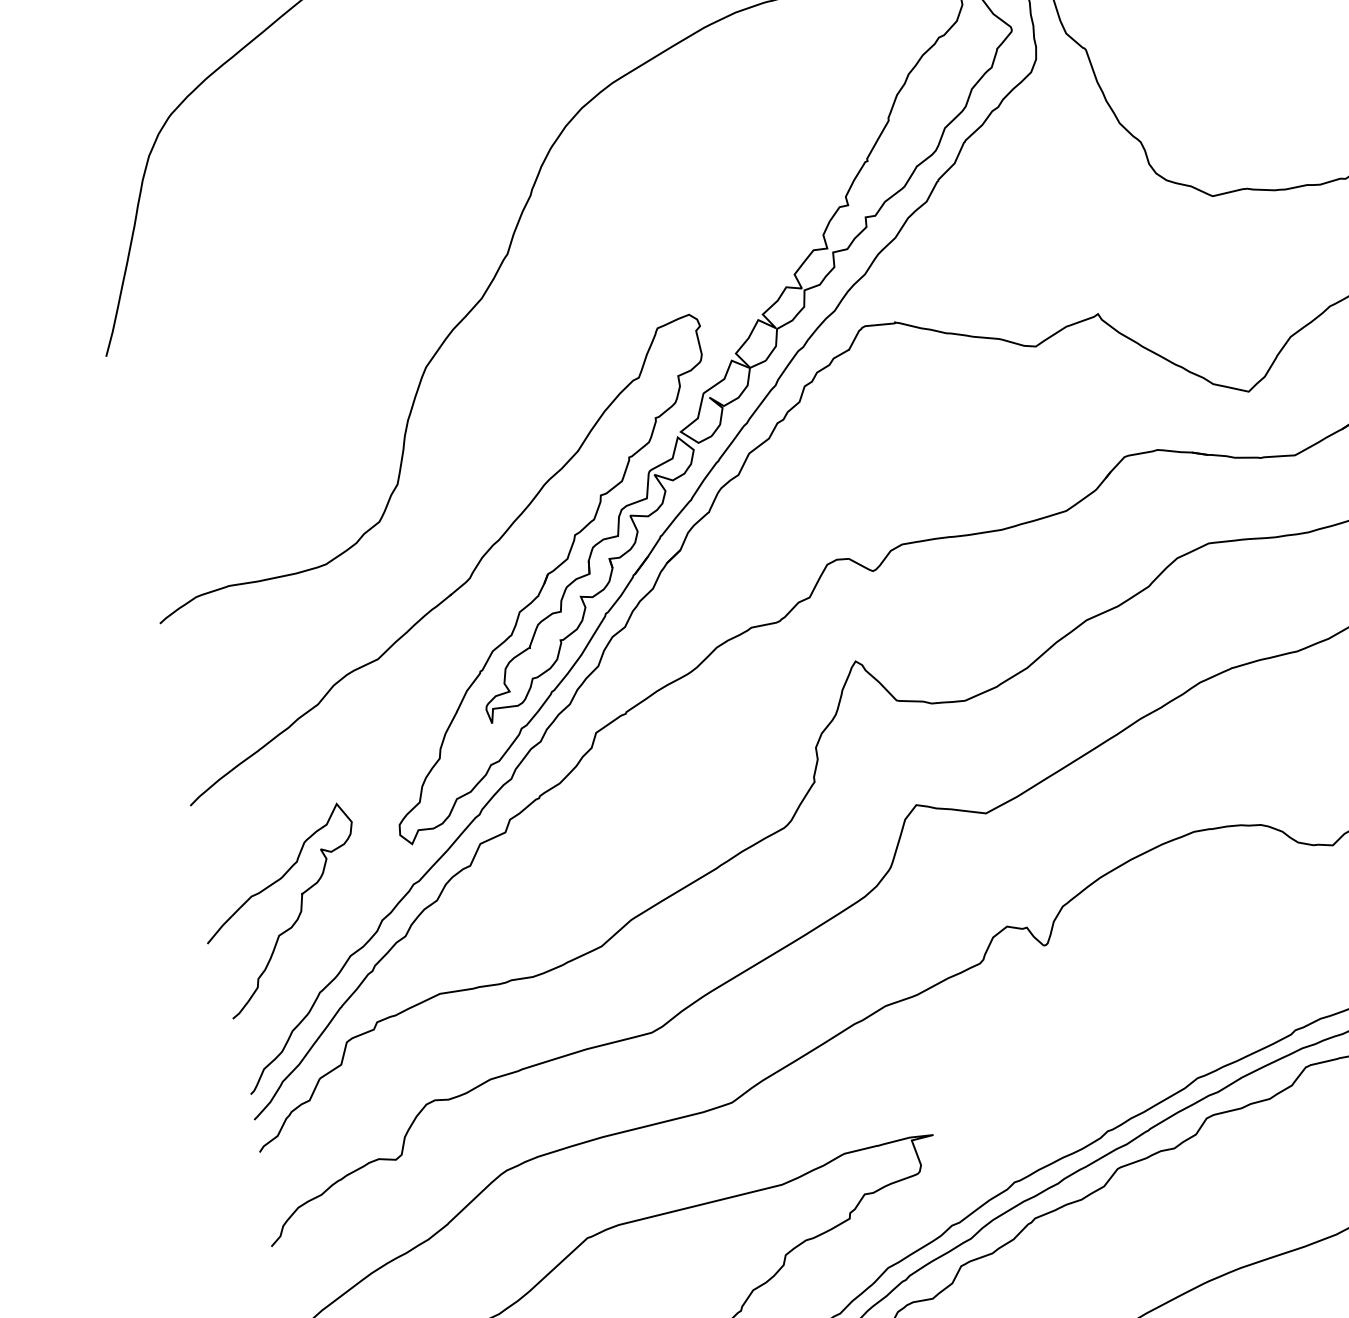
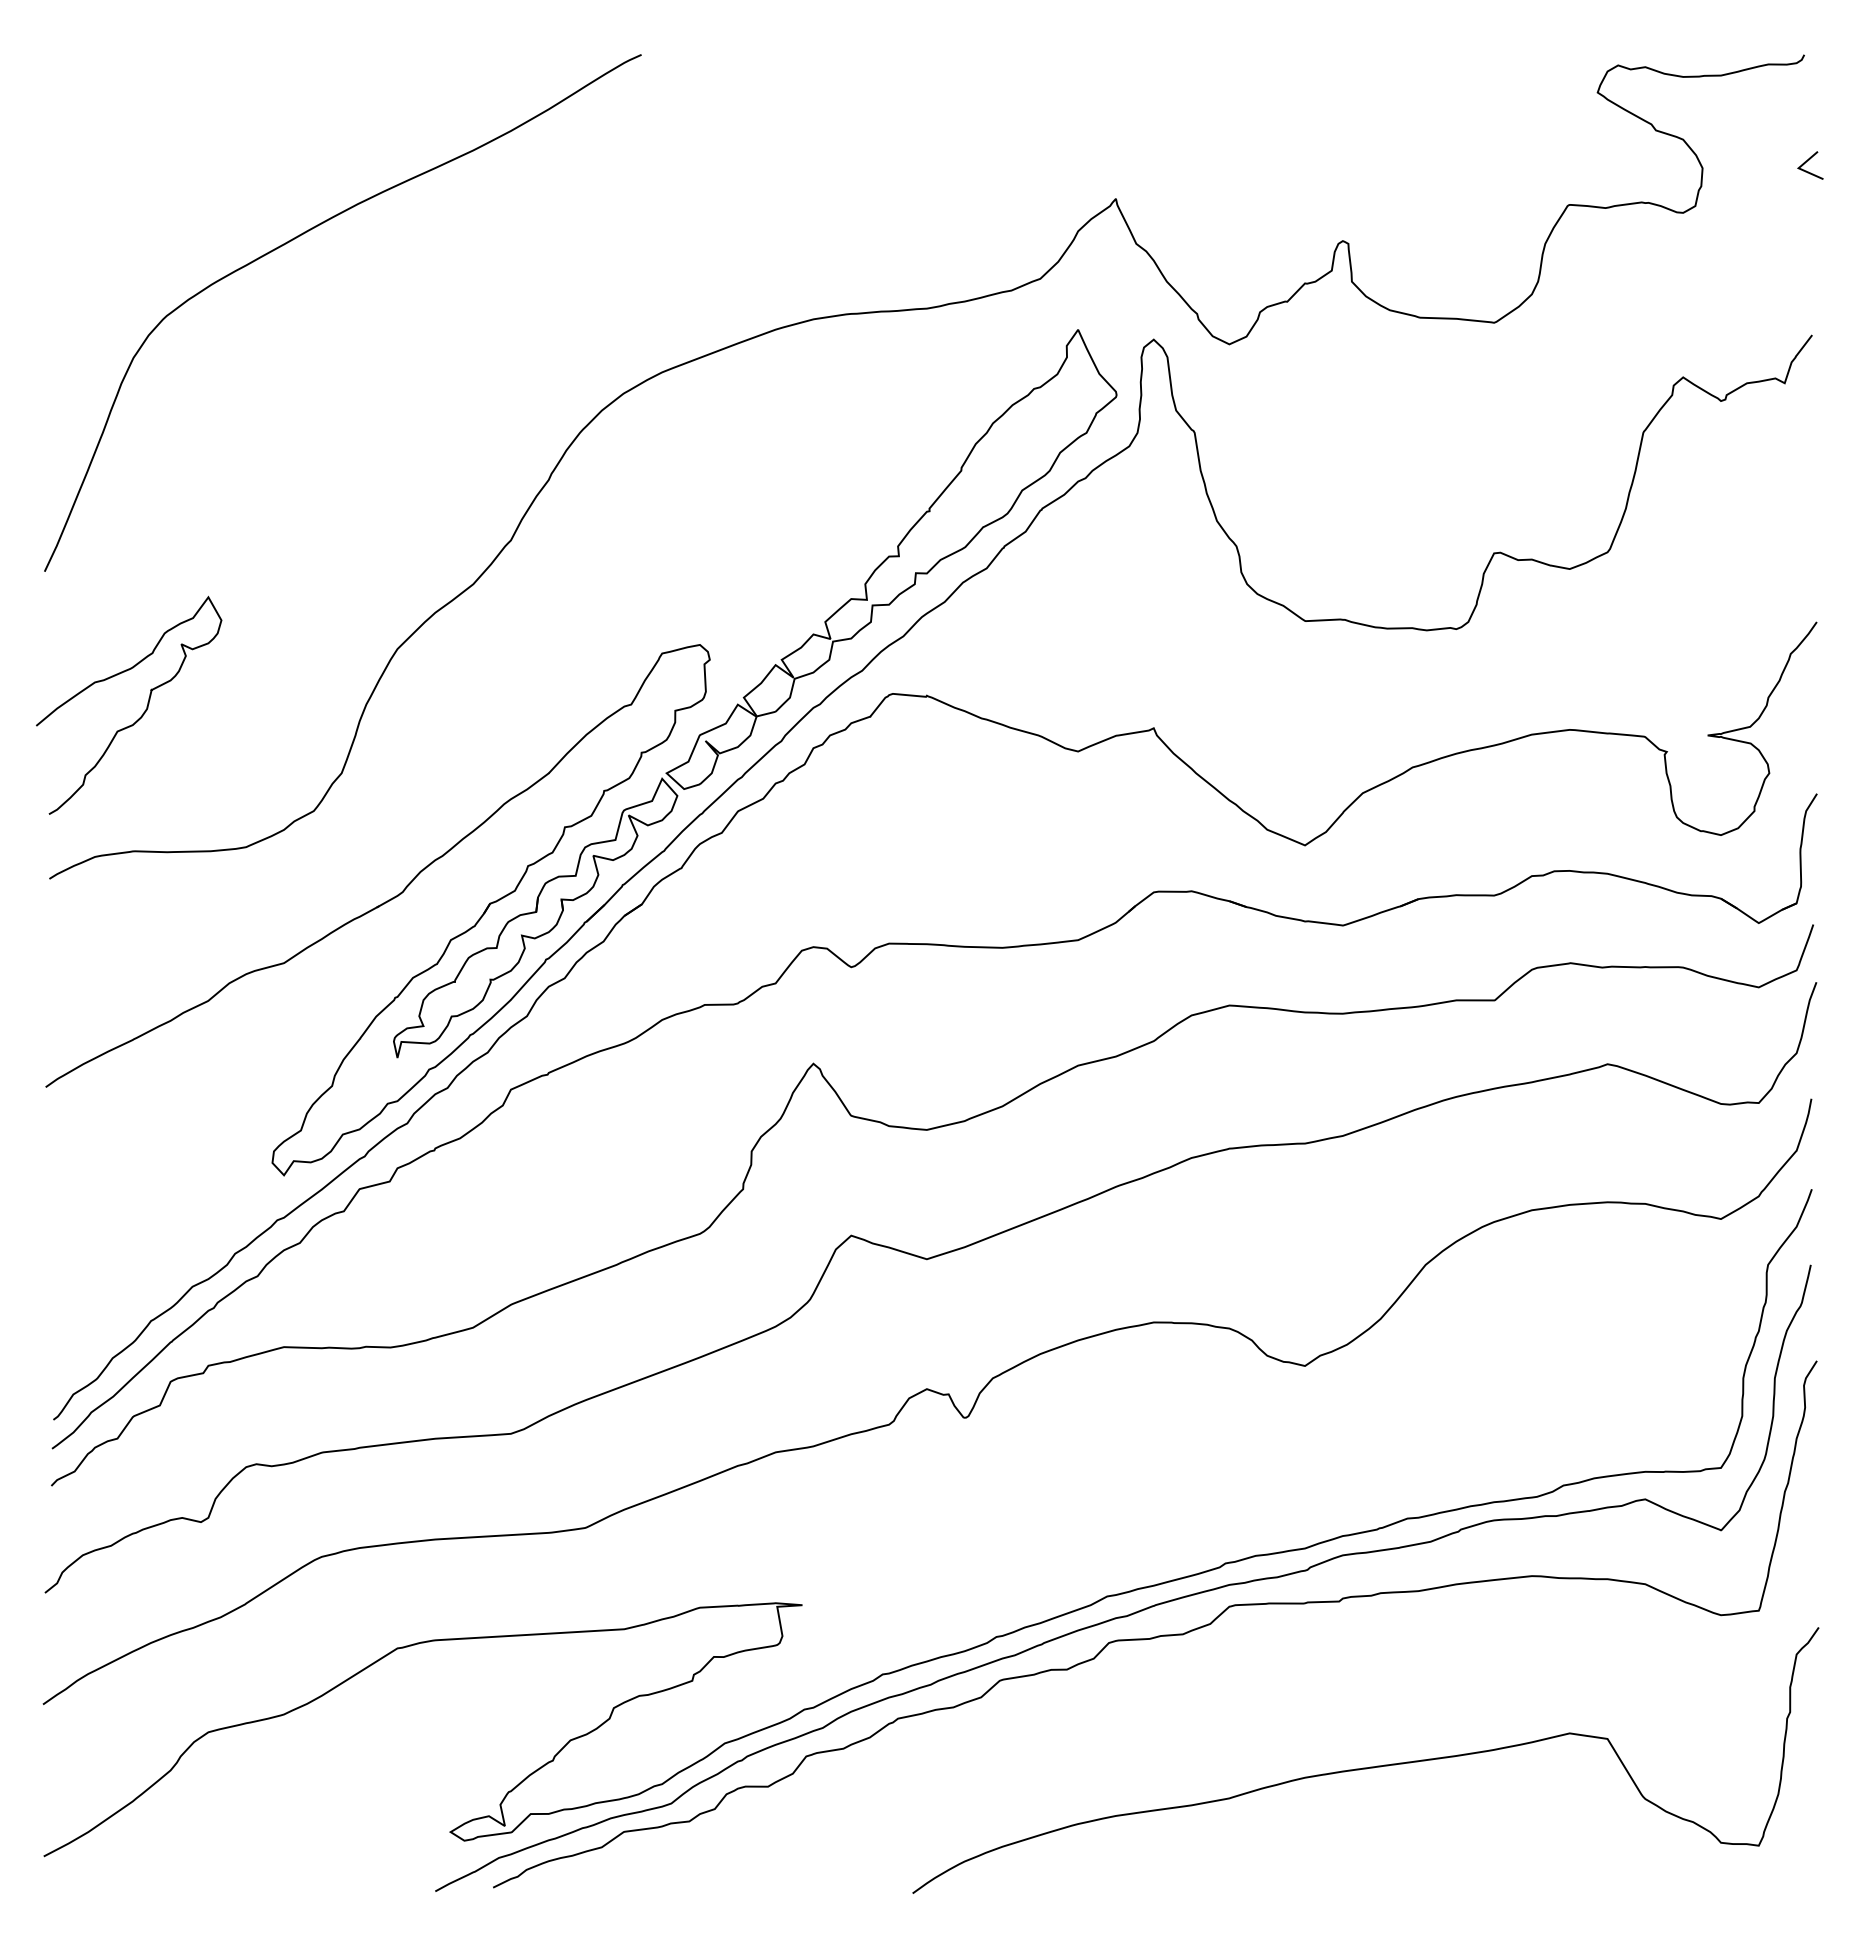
curve: (298, 915) -> (142, 713), moved

